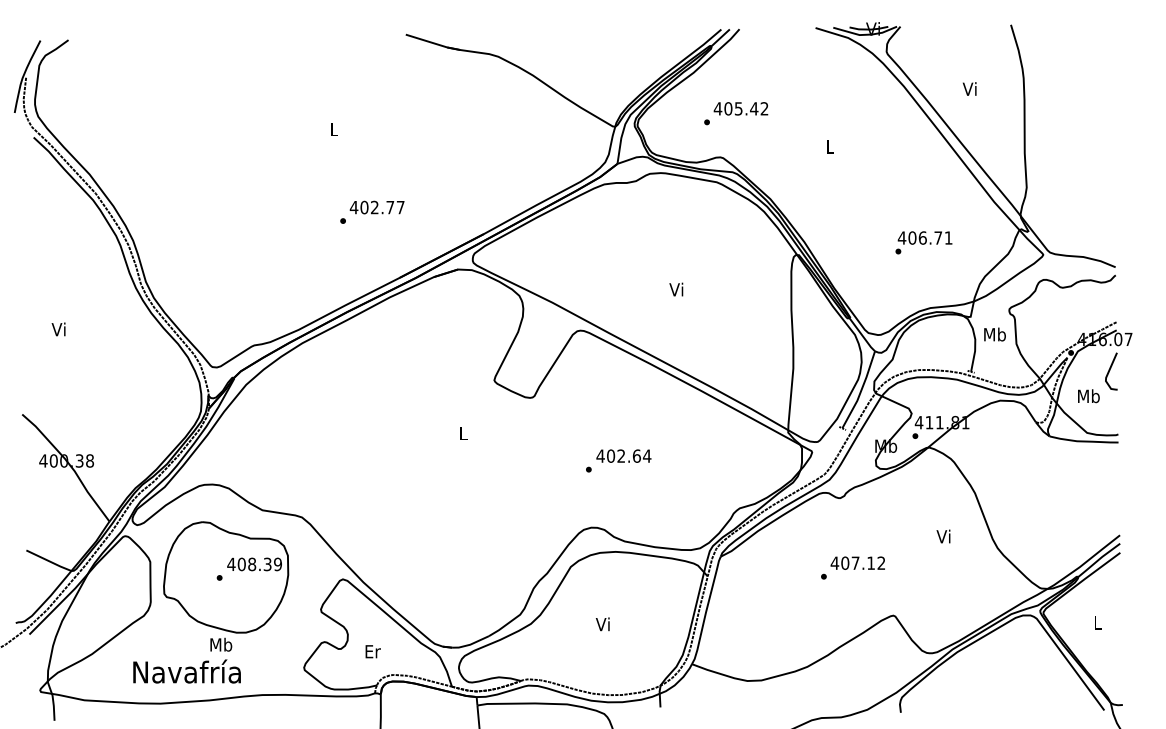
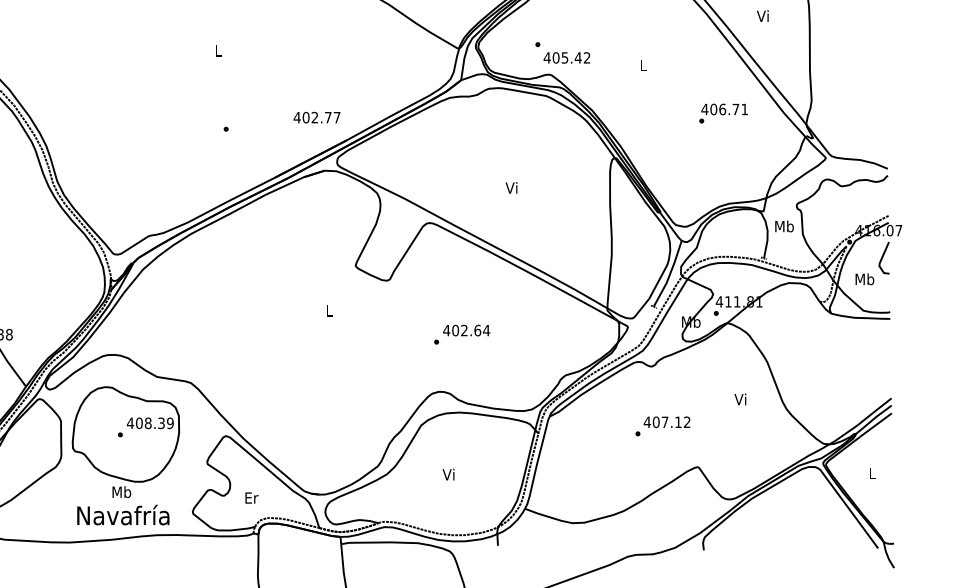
text: (740, 108) -> (566, 57), moved
text: (376, 207) -> (316, 117), moved
text: (923, 242) -> (723, 113), moved
text: (186, 671) -> (122, 515), moved

